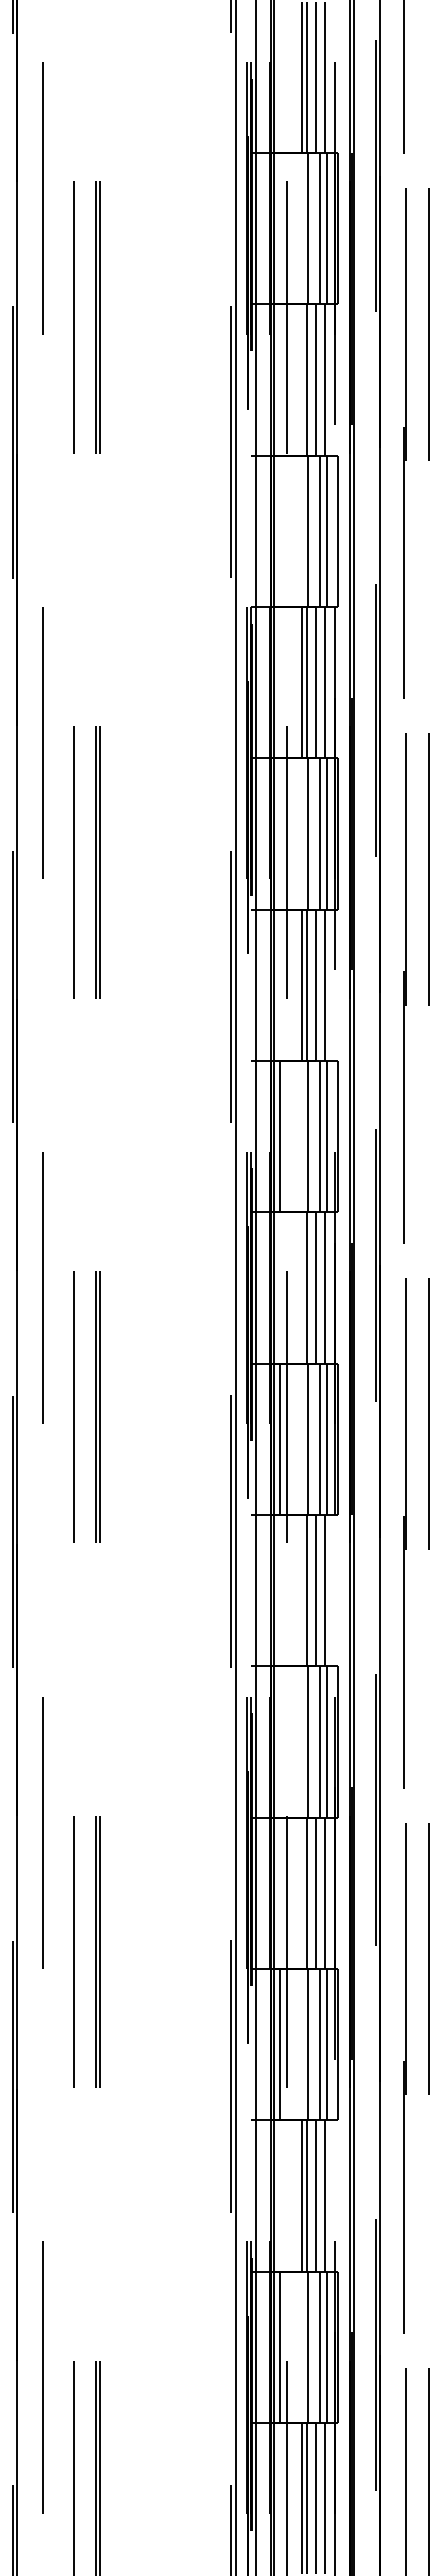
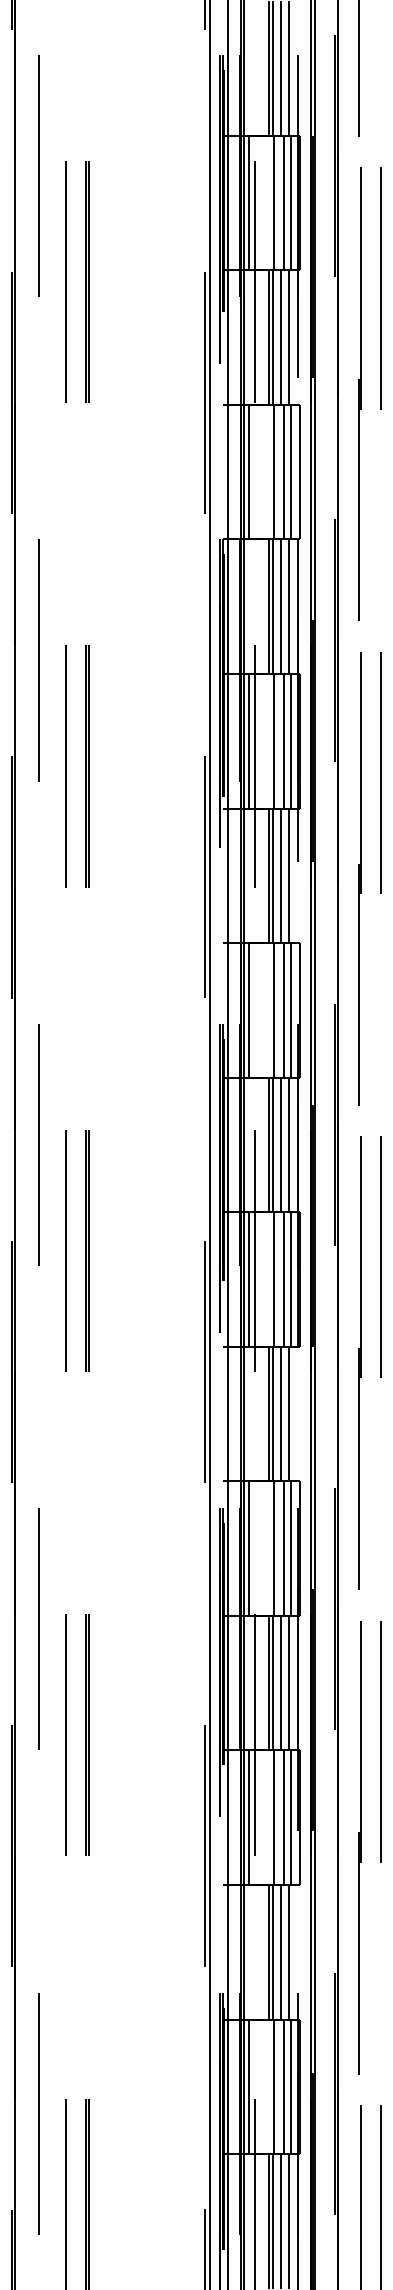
line: (280, 228) -> (249, 202), added
line: (302, 379) -> (268, 337), added
line: (280, 530) -> (249, 471), added
line: (280, 833) -> (249, 740), added
line: (302, 1287) -> (268, 1144), added
line: (302, 1590) -> (268, 1413), added
line: (280, 1741) -> (249, 1548), added
line: (302, 1893) -> (268, 1683), added

